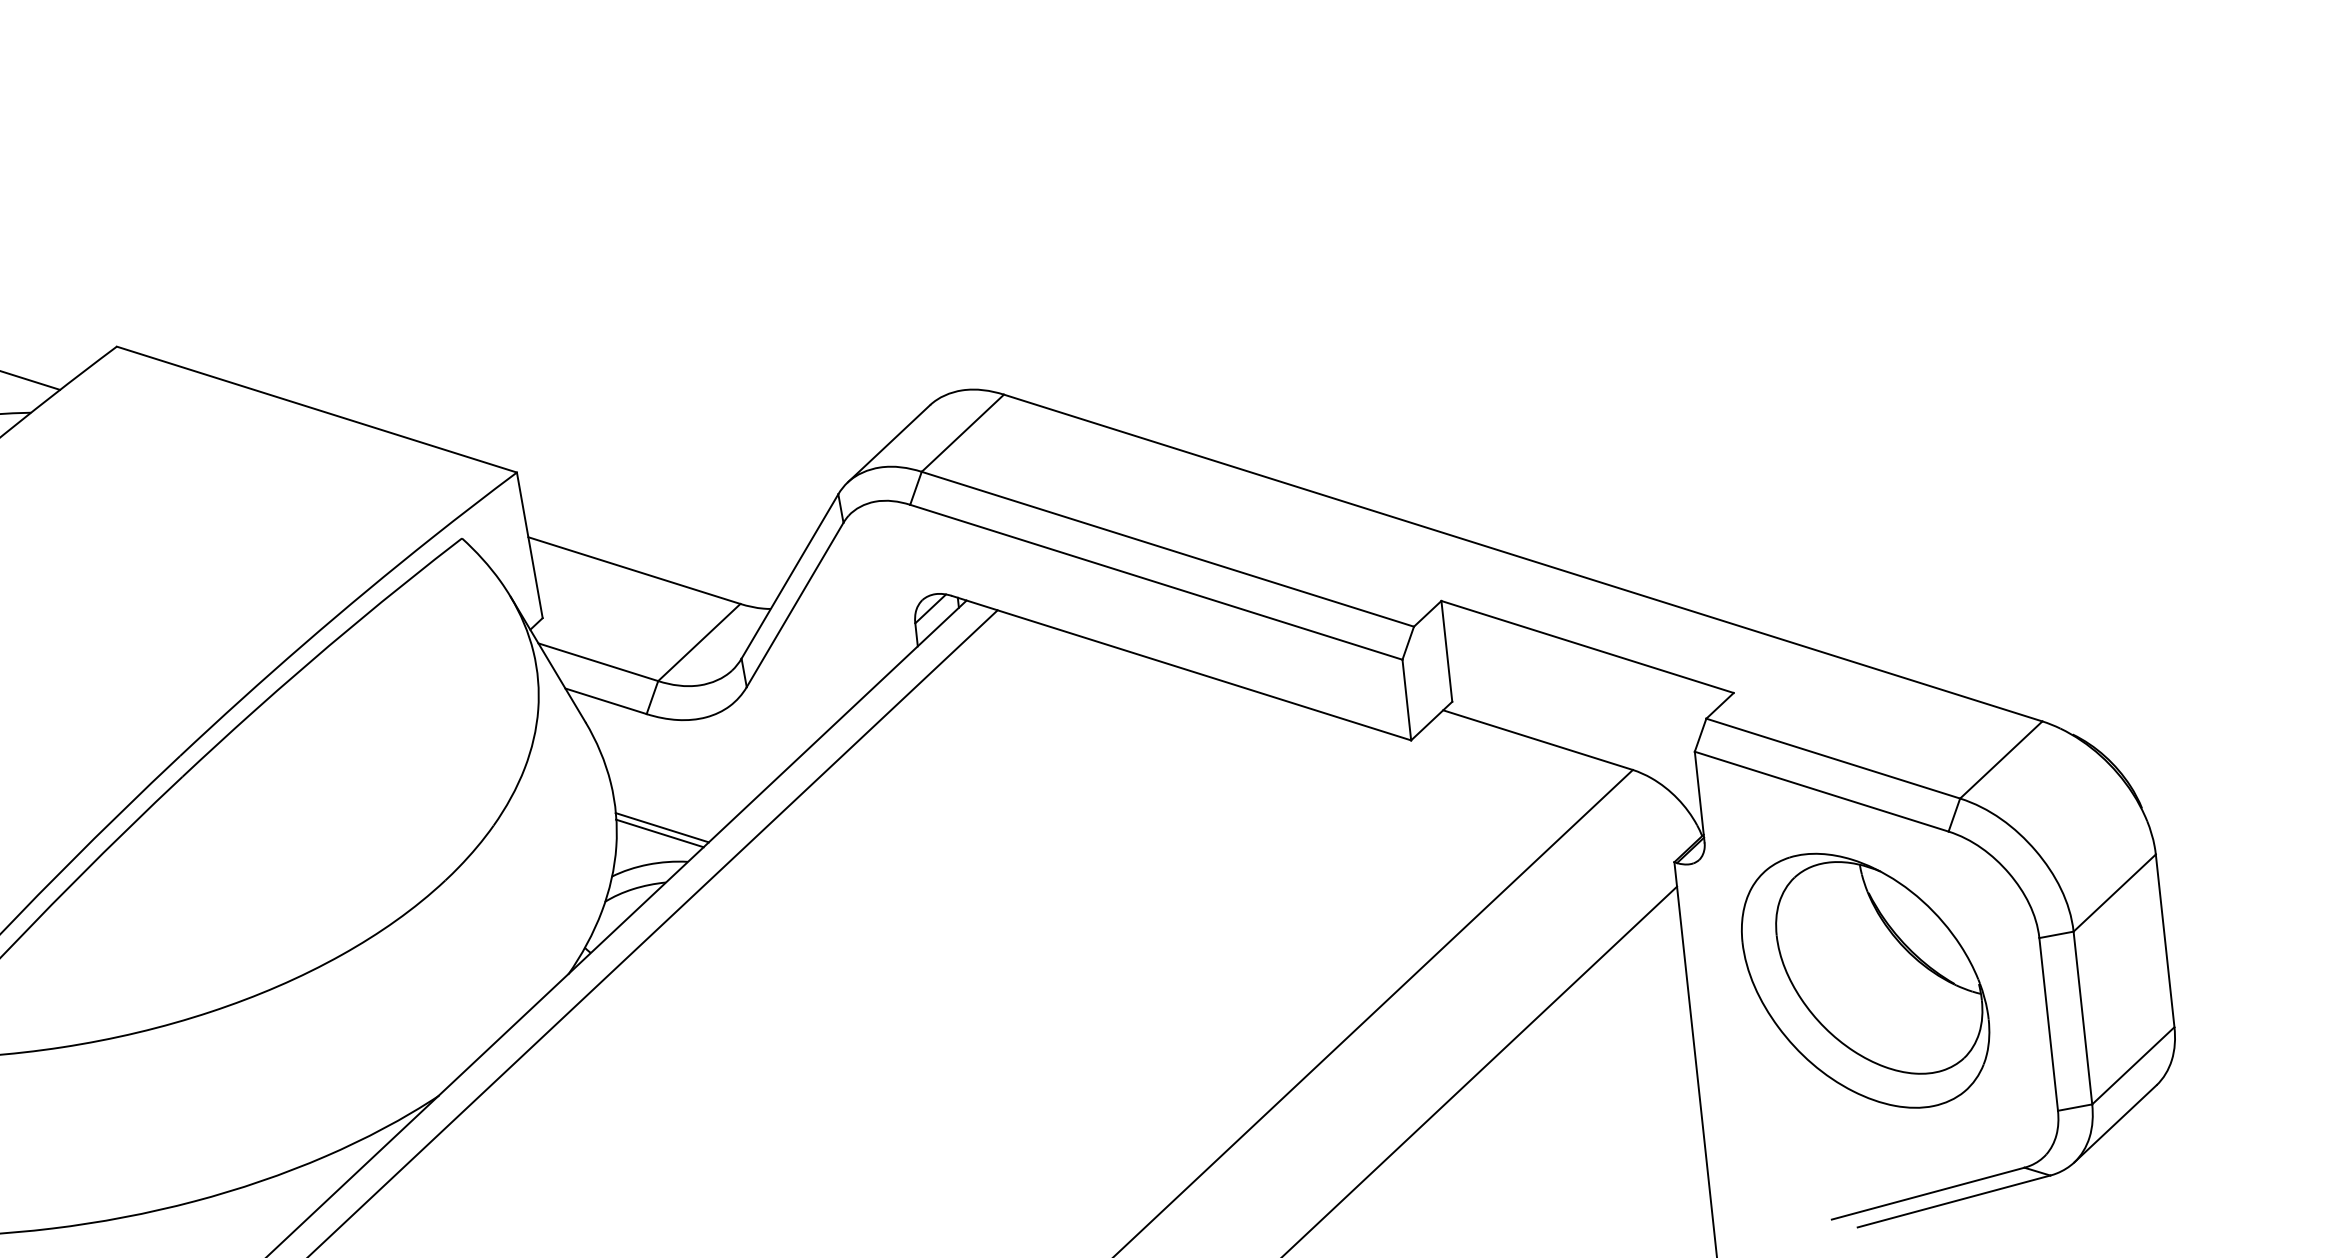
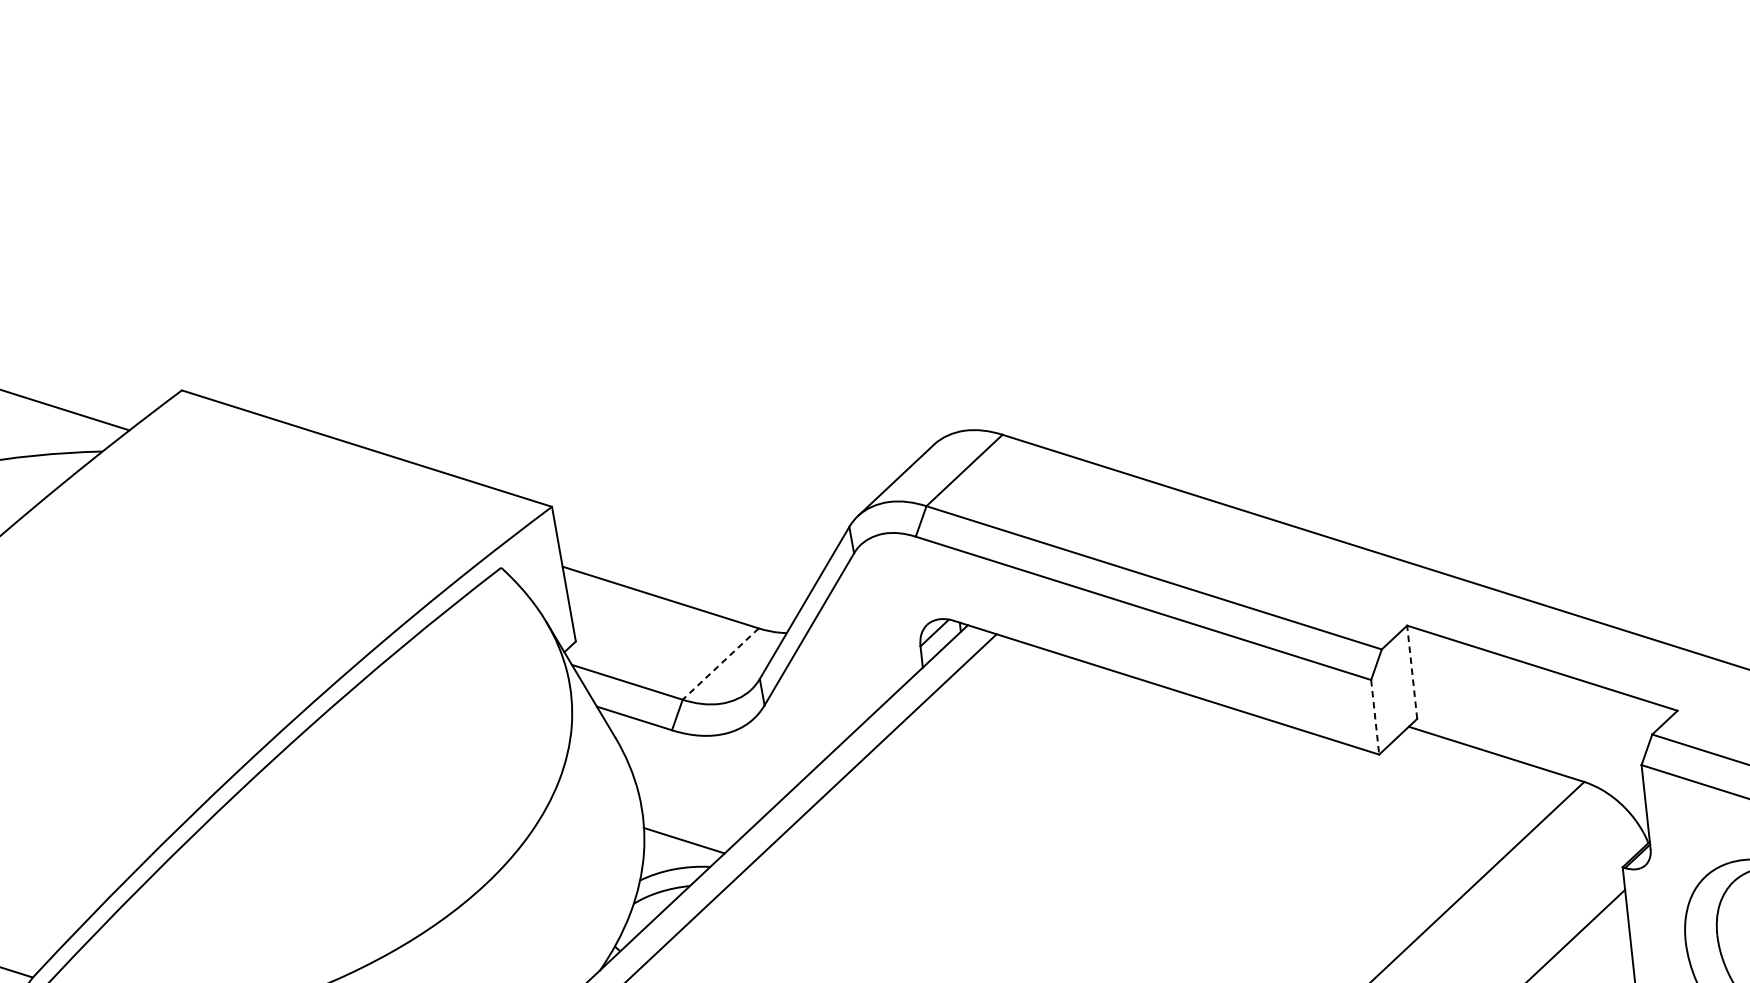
line: (698, 642) -> (719, 664), solid -> dashed
line: (1446, 651) -> (1411, 672), solid -> dashed
line: (1406, 700) -> (1374, 717), solid -> dashed
line: (661, 827) -> (685, 835), removed

